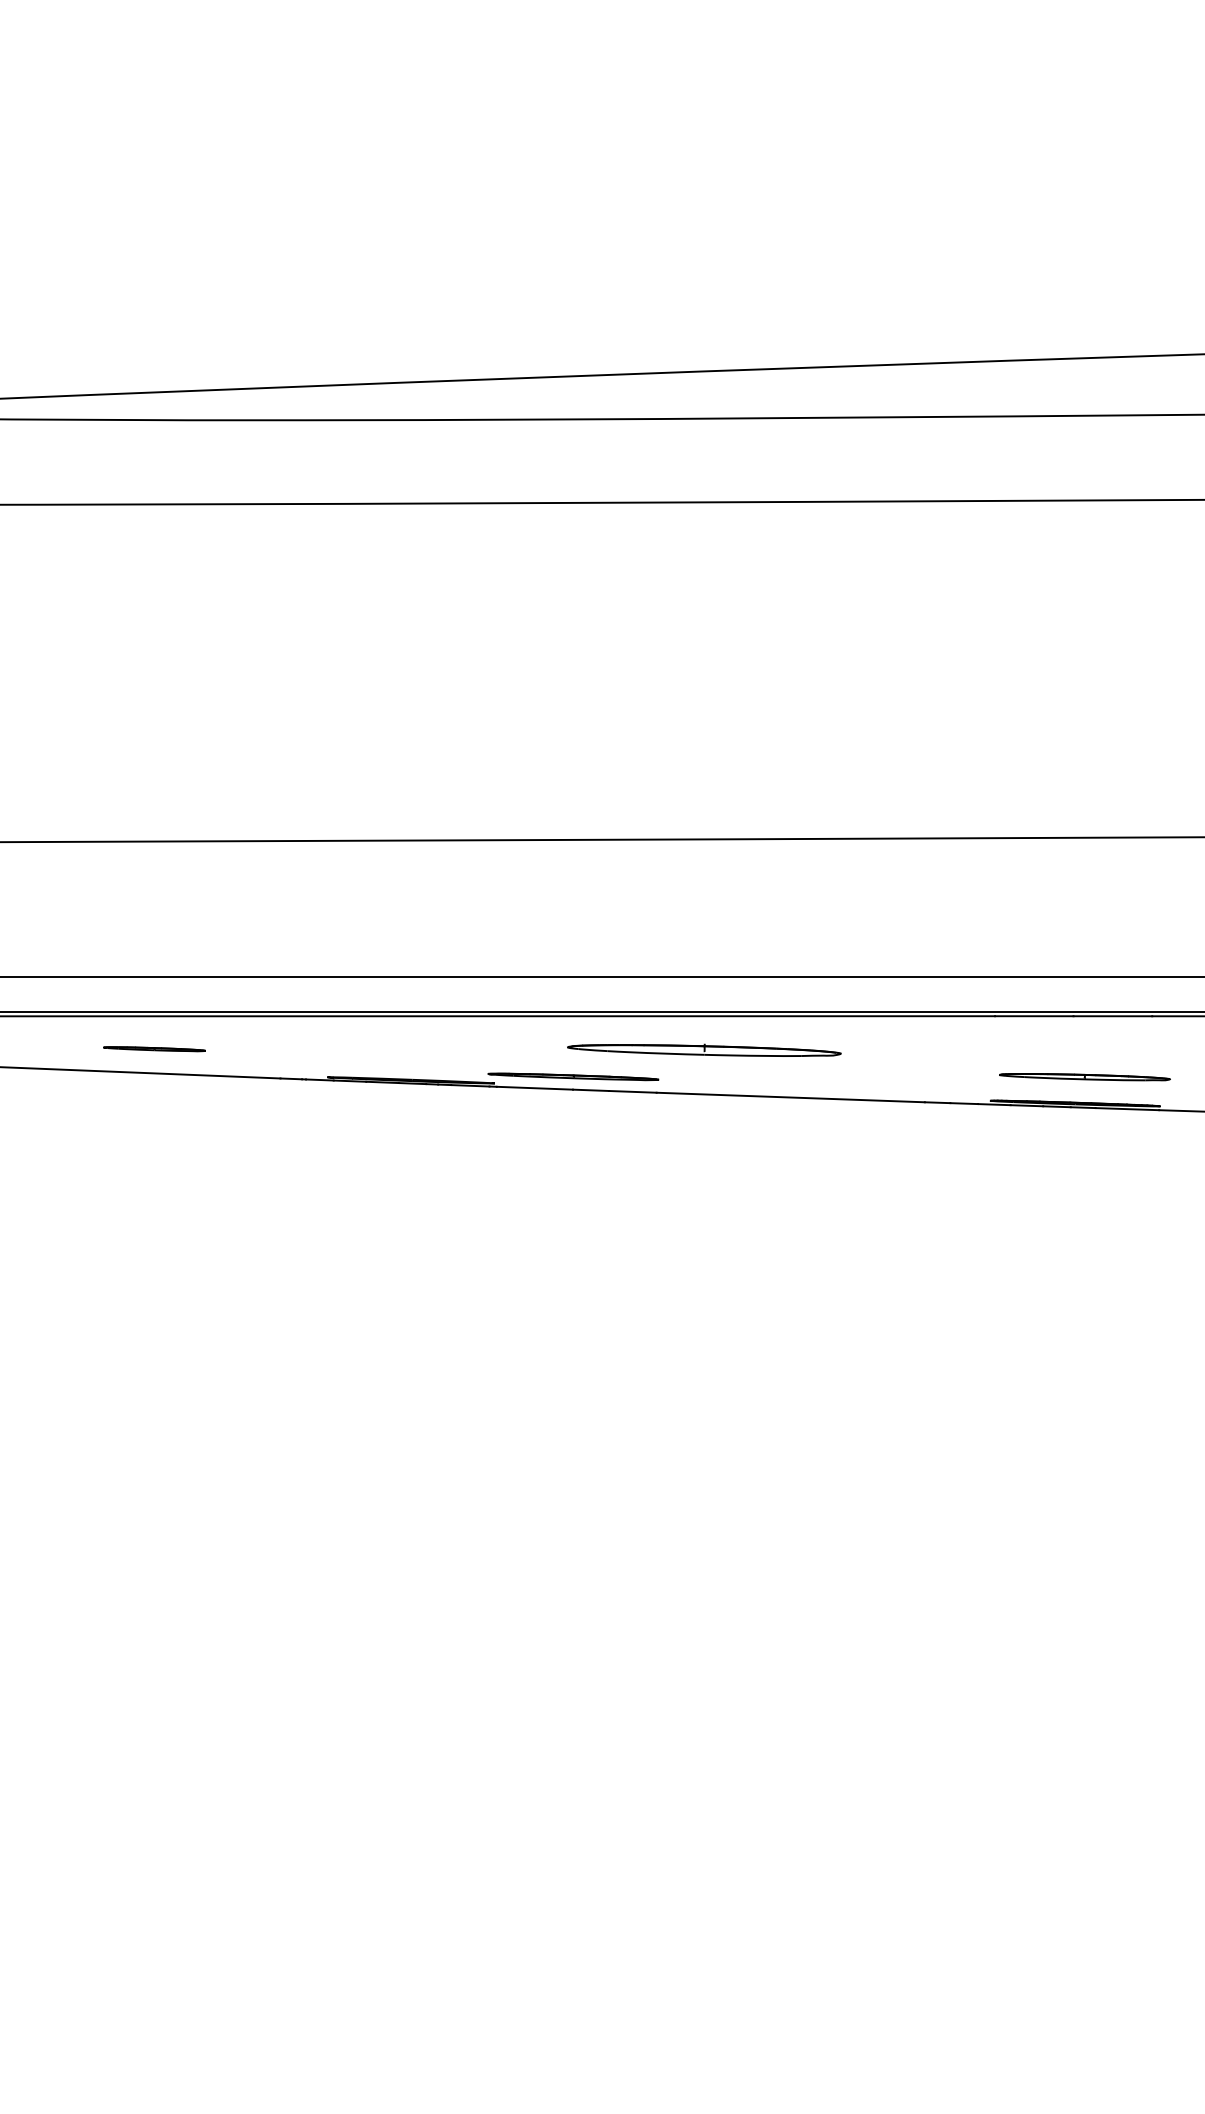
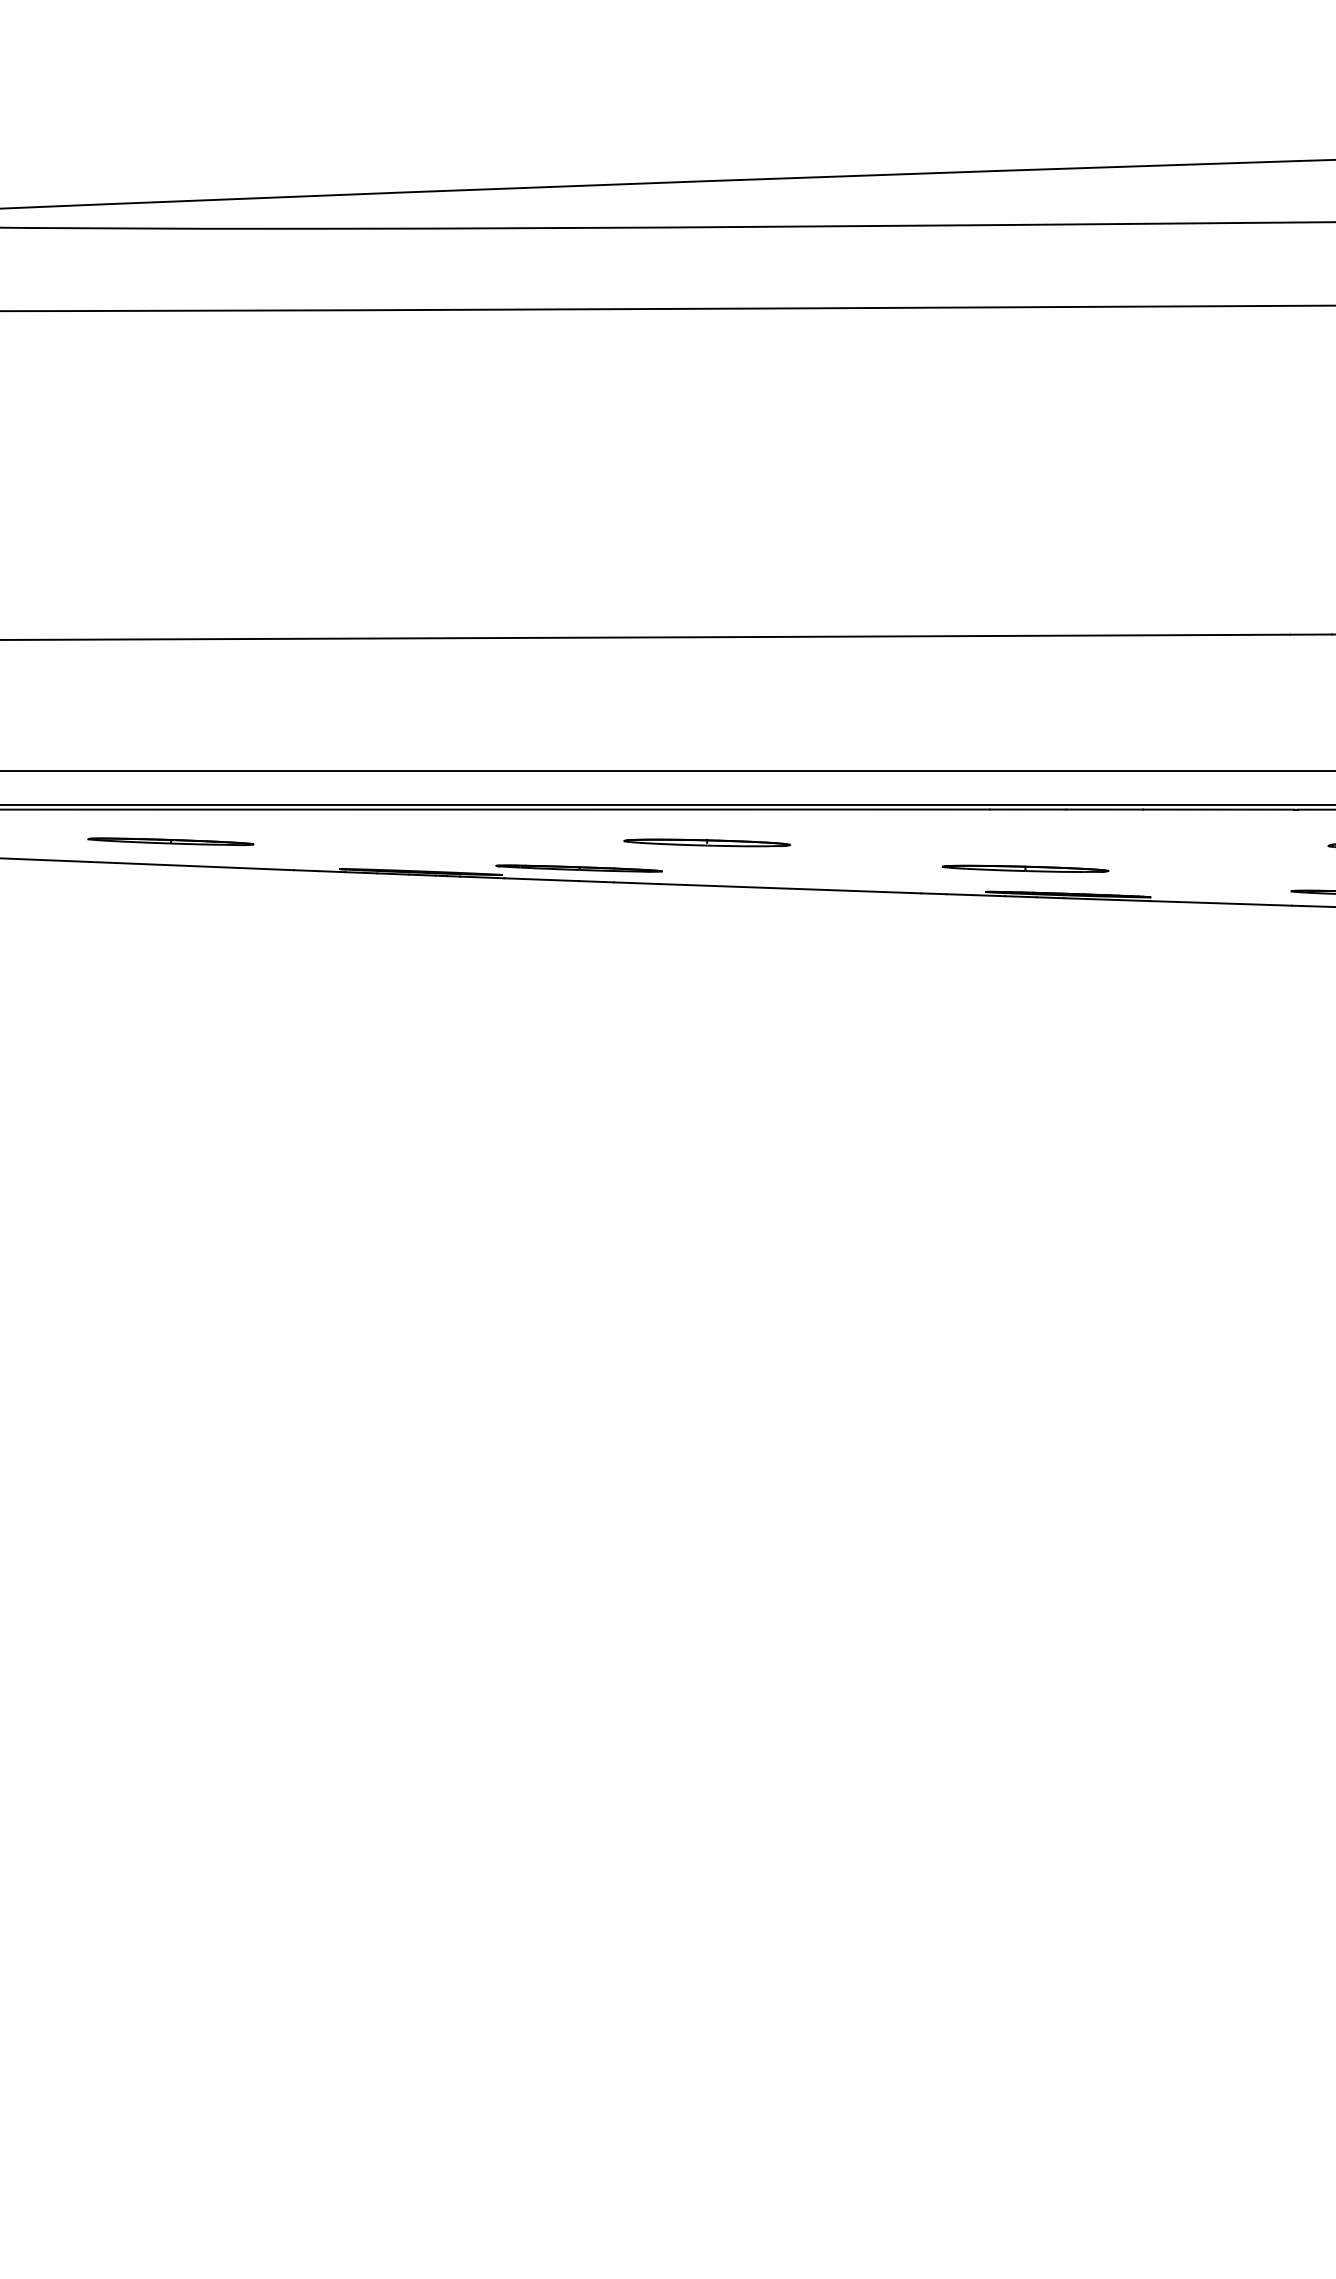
part: (154, 1049) -> (170, 841), size x1.67
part: (705, 1050) -> (707, 842), size x0.62
part: (1084, 1076) -> (1025, 868), moved

